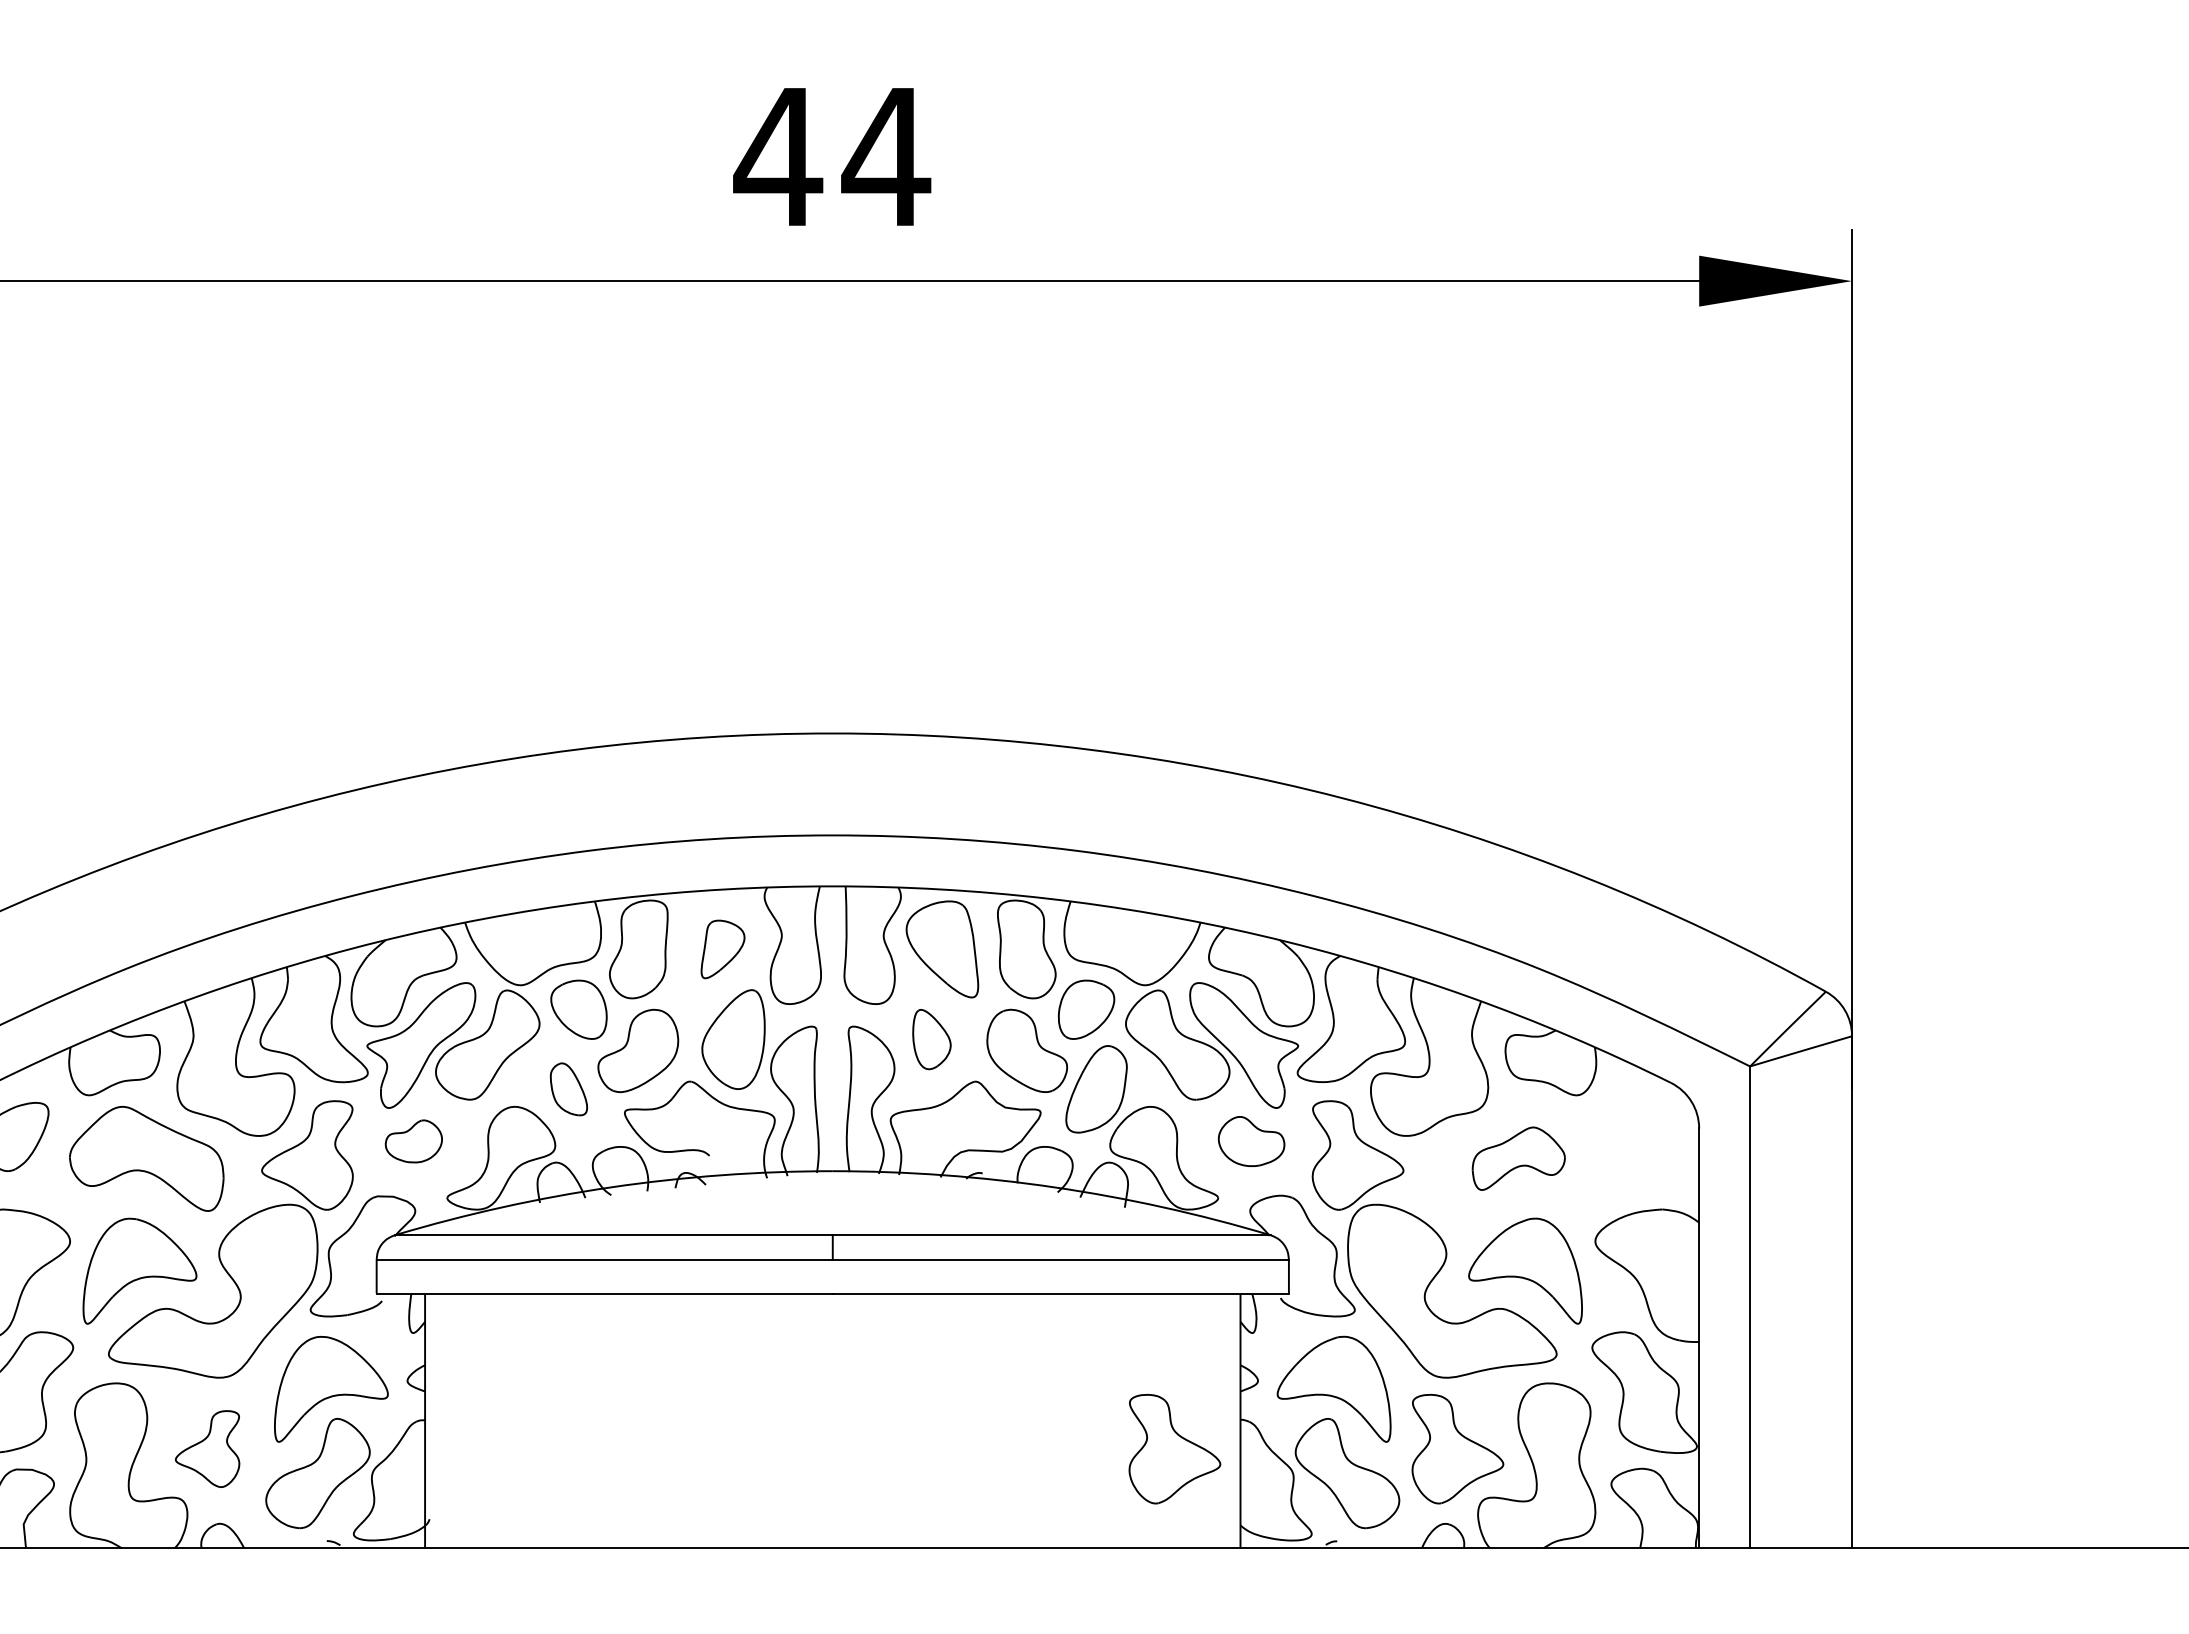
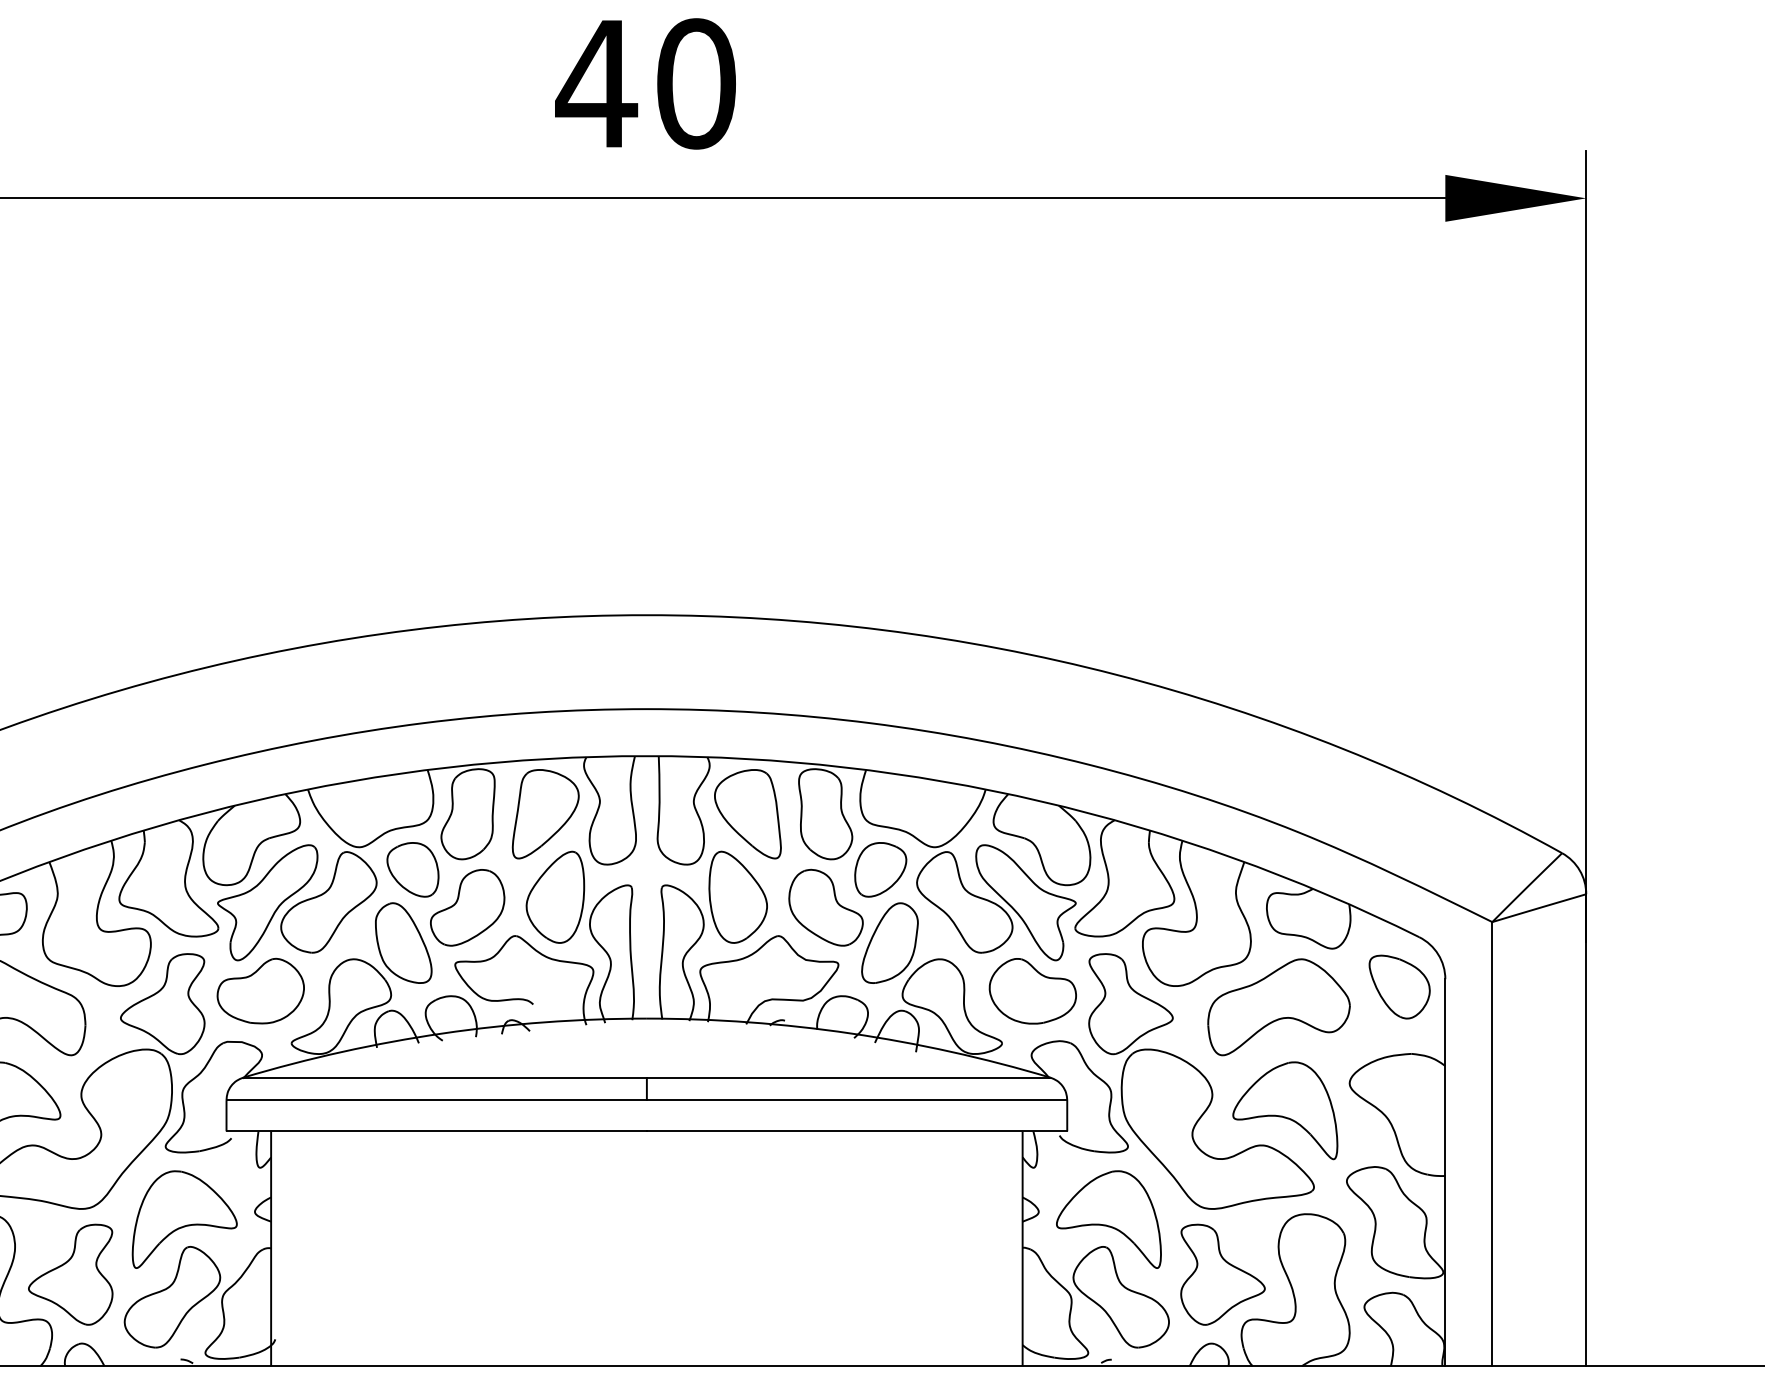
text: (886, 156) -> (696, 83), 44 -> 40
part: (722, 949) -> (545, 814), size x1.67
part: (931, 1039) -> (737, 897), size x1.67
part: (568, 1089) -> (403, 943), size x1.67
part: (1649, 1137) -> (1399, 987), added
part: (413, 1141) -> (260, 991), size x1.67
part: (1251, 1141) -> (1032, 991), size x1.43
part: (1518, 1158) -> (1278, 1006), size x1.67
part: (207, 1448) -> (70, 1274), size x1.43
part: (1174, 1448) -> (961, 1274), removed

